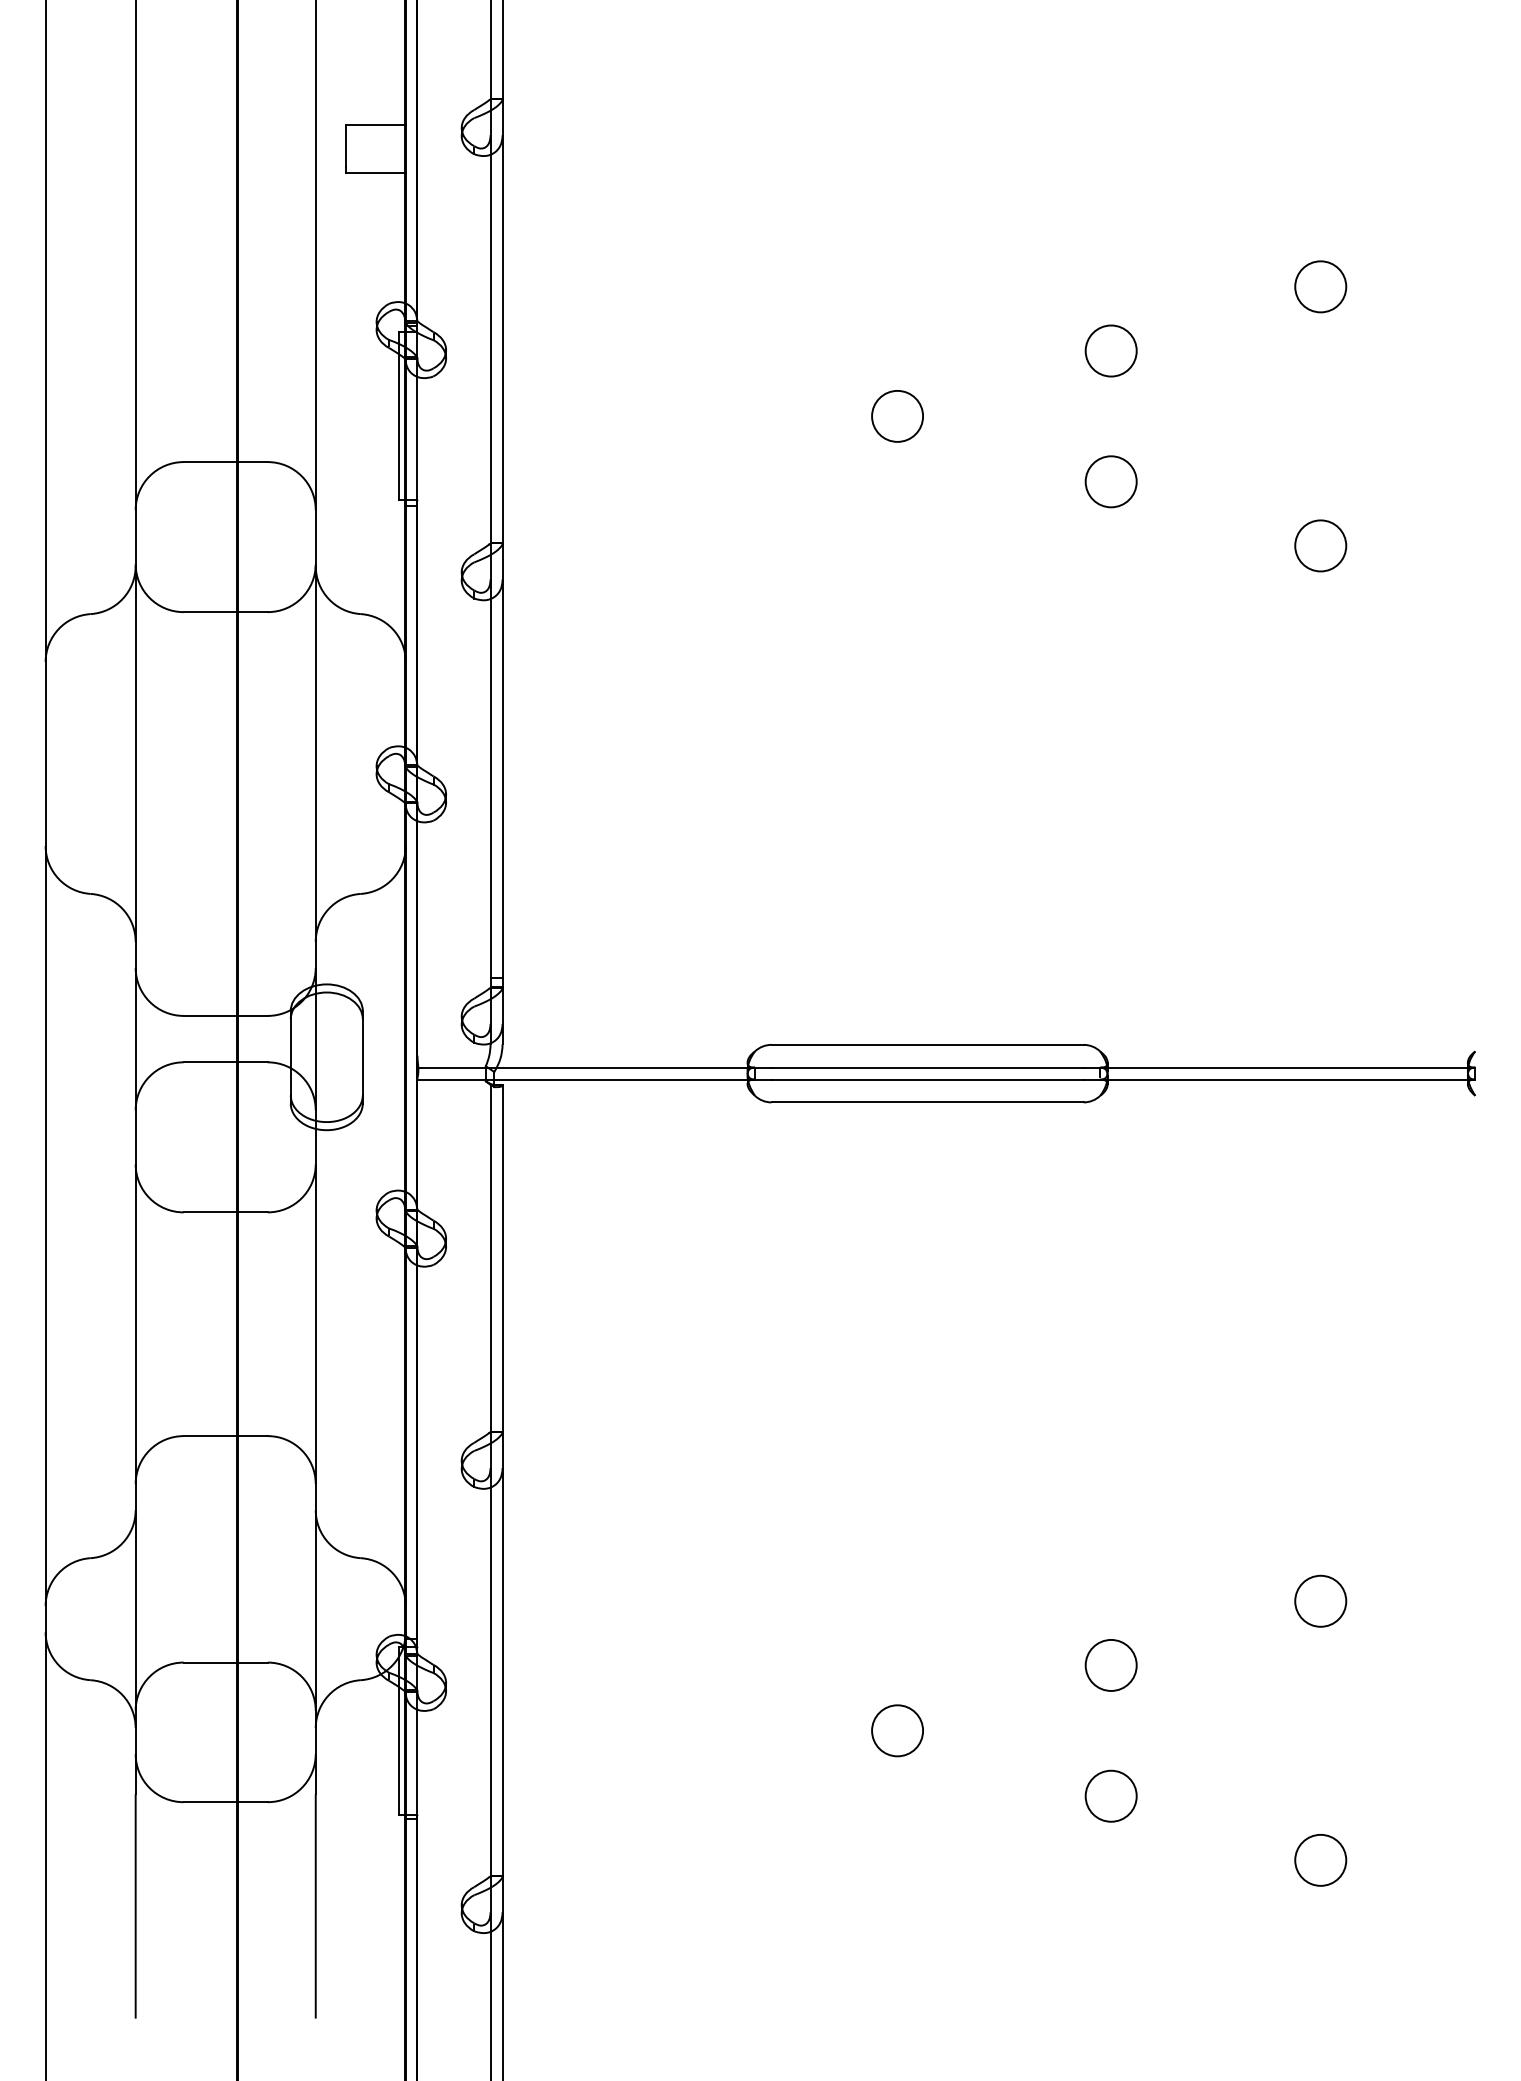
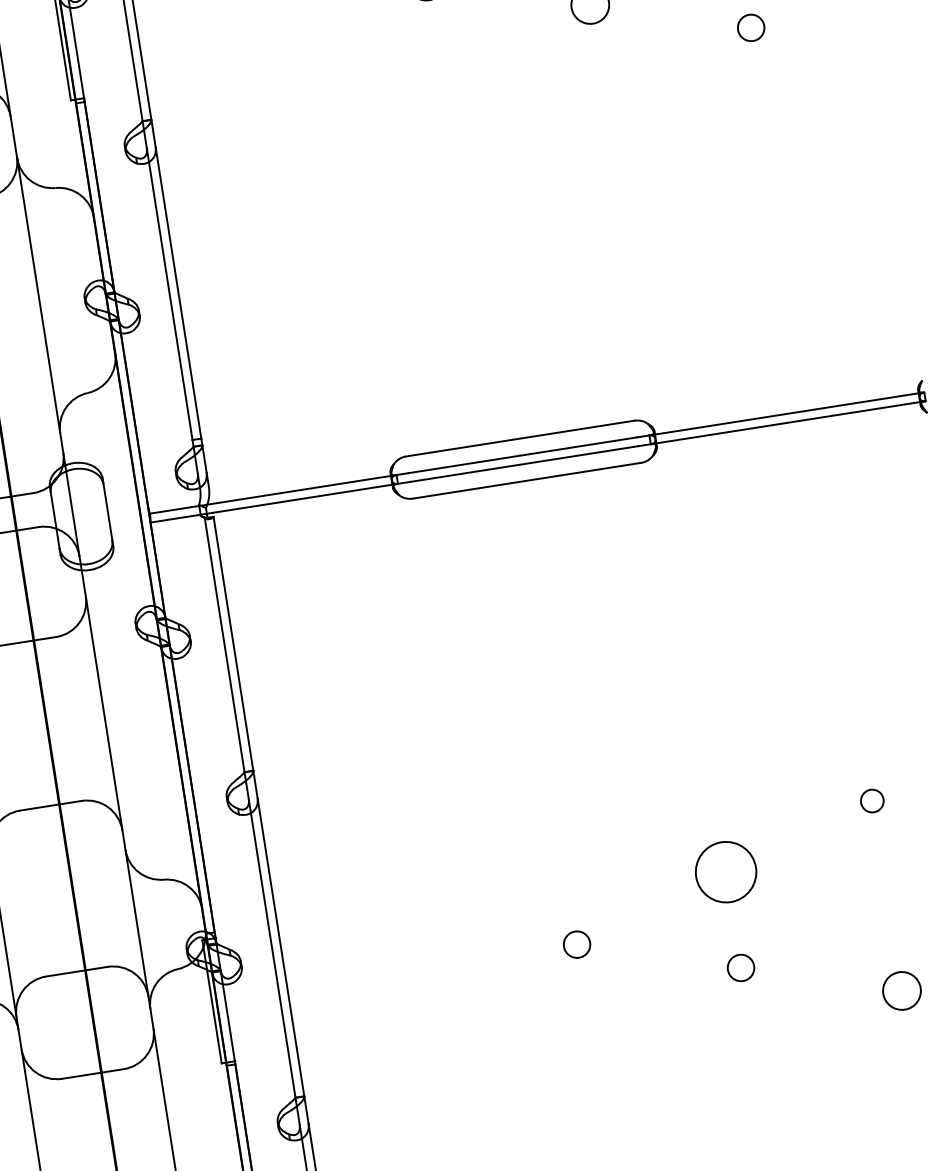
circle: (1320, 545) -> (750, 27), size x0.7
circle: (1320, 1600) -> (871, 800), size x0.6
circle: (1110, 1664) -> (725, 871), size x1.6
circle: (897, 1730) -> (576, 944), size x0.7
circle: (1110, 1795) -> (740, 967), size x0.7

